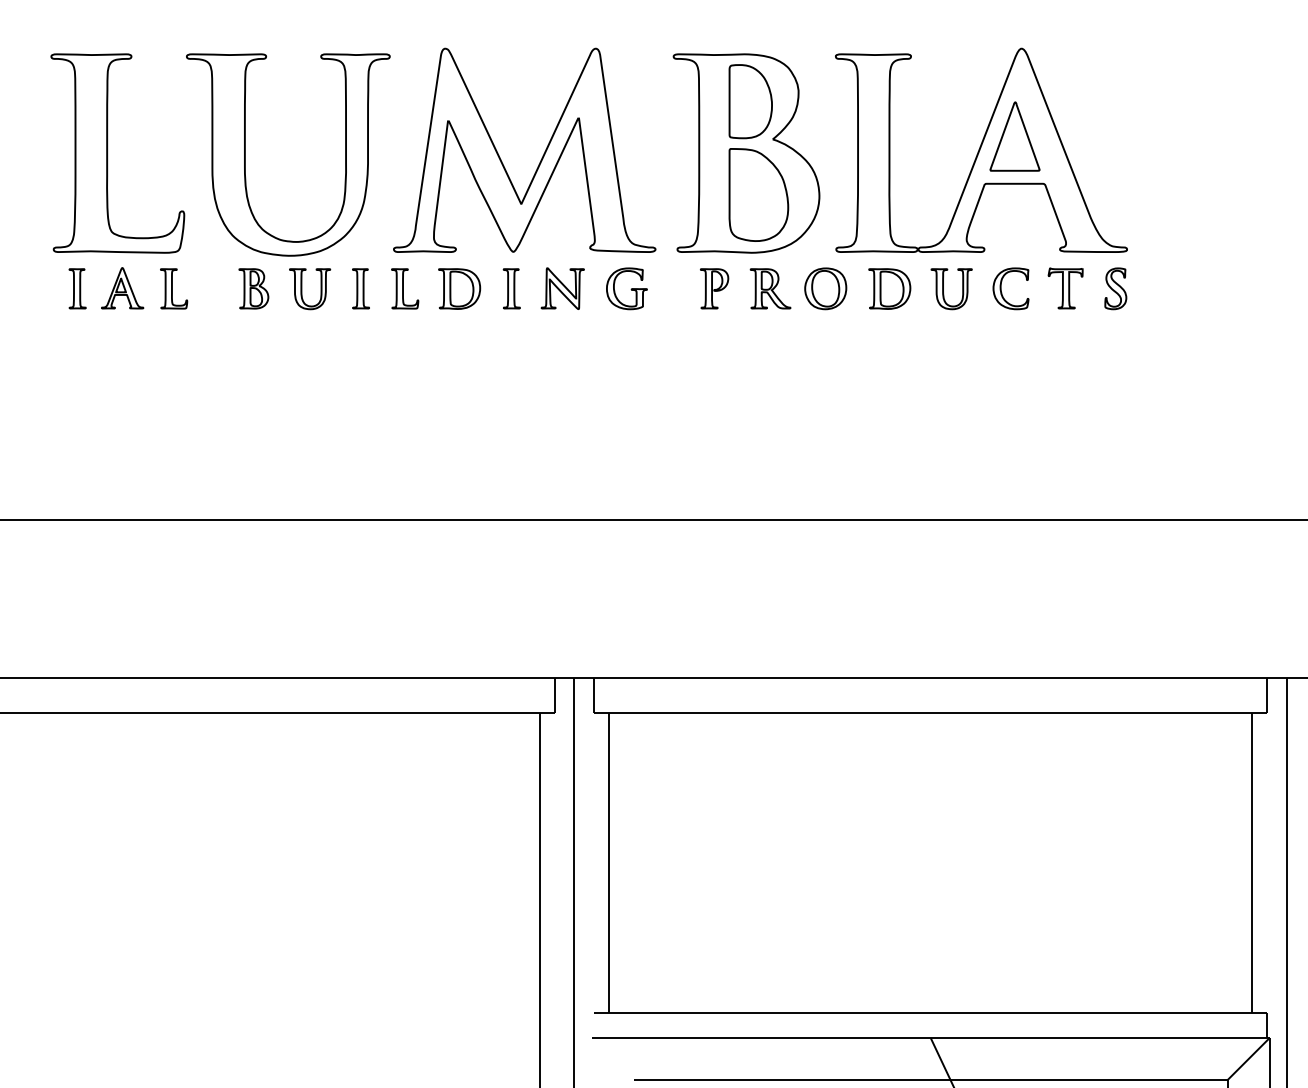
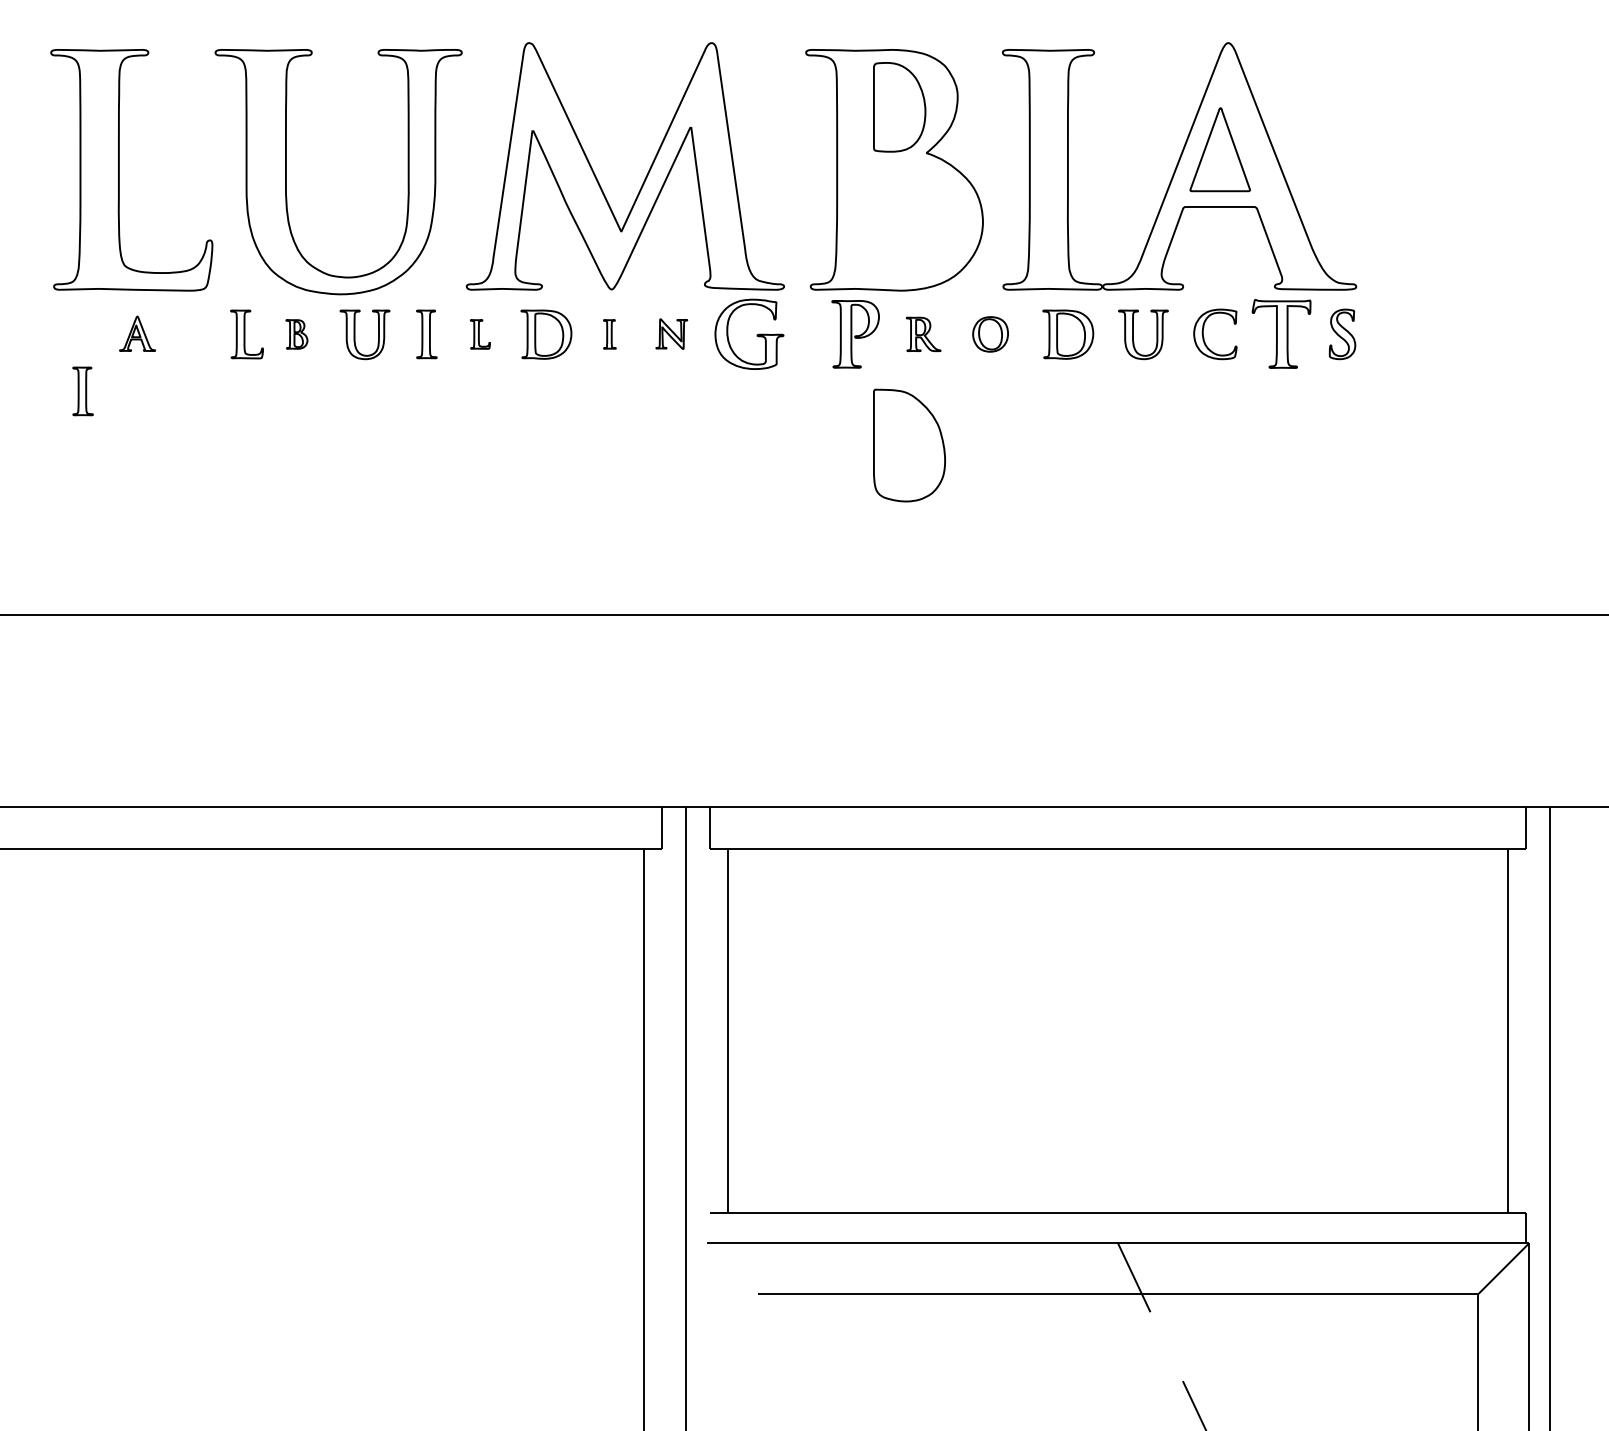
part: (758, 194) -> (909, 445), moved
part: (77, 288) -> (82, 391), moved
part: (122, 288) -> (137, 333), size x0.7
part: (173, 288) -> (246, 334), moved
part: (253, 288) -> (296, 334), size x0.6
part: (405, 288) -> (480, 334), size x0.6
part: (511, 288) -> (609, 334), size x0.6
part: (562, 288) -> (671, 333), size x0.6
part: (626, 288) -> (749, 334), size x1.4
part: (714, 288) -> (855, 334), size x1.4
part: (770, 288) -> (923, 334), size x0.7
part: (825, 288) -> (990, 334), size x0.7
part: (1065, 288) -> (1281, 333), size x1.4

